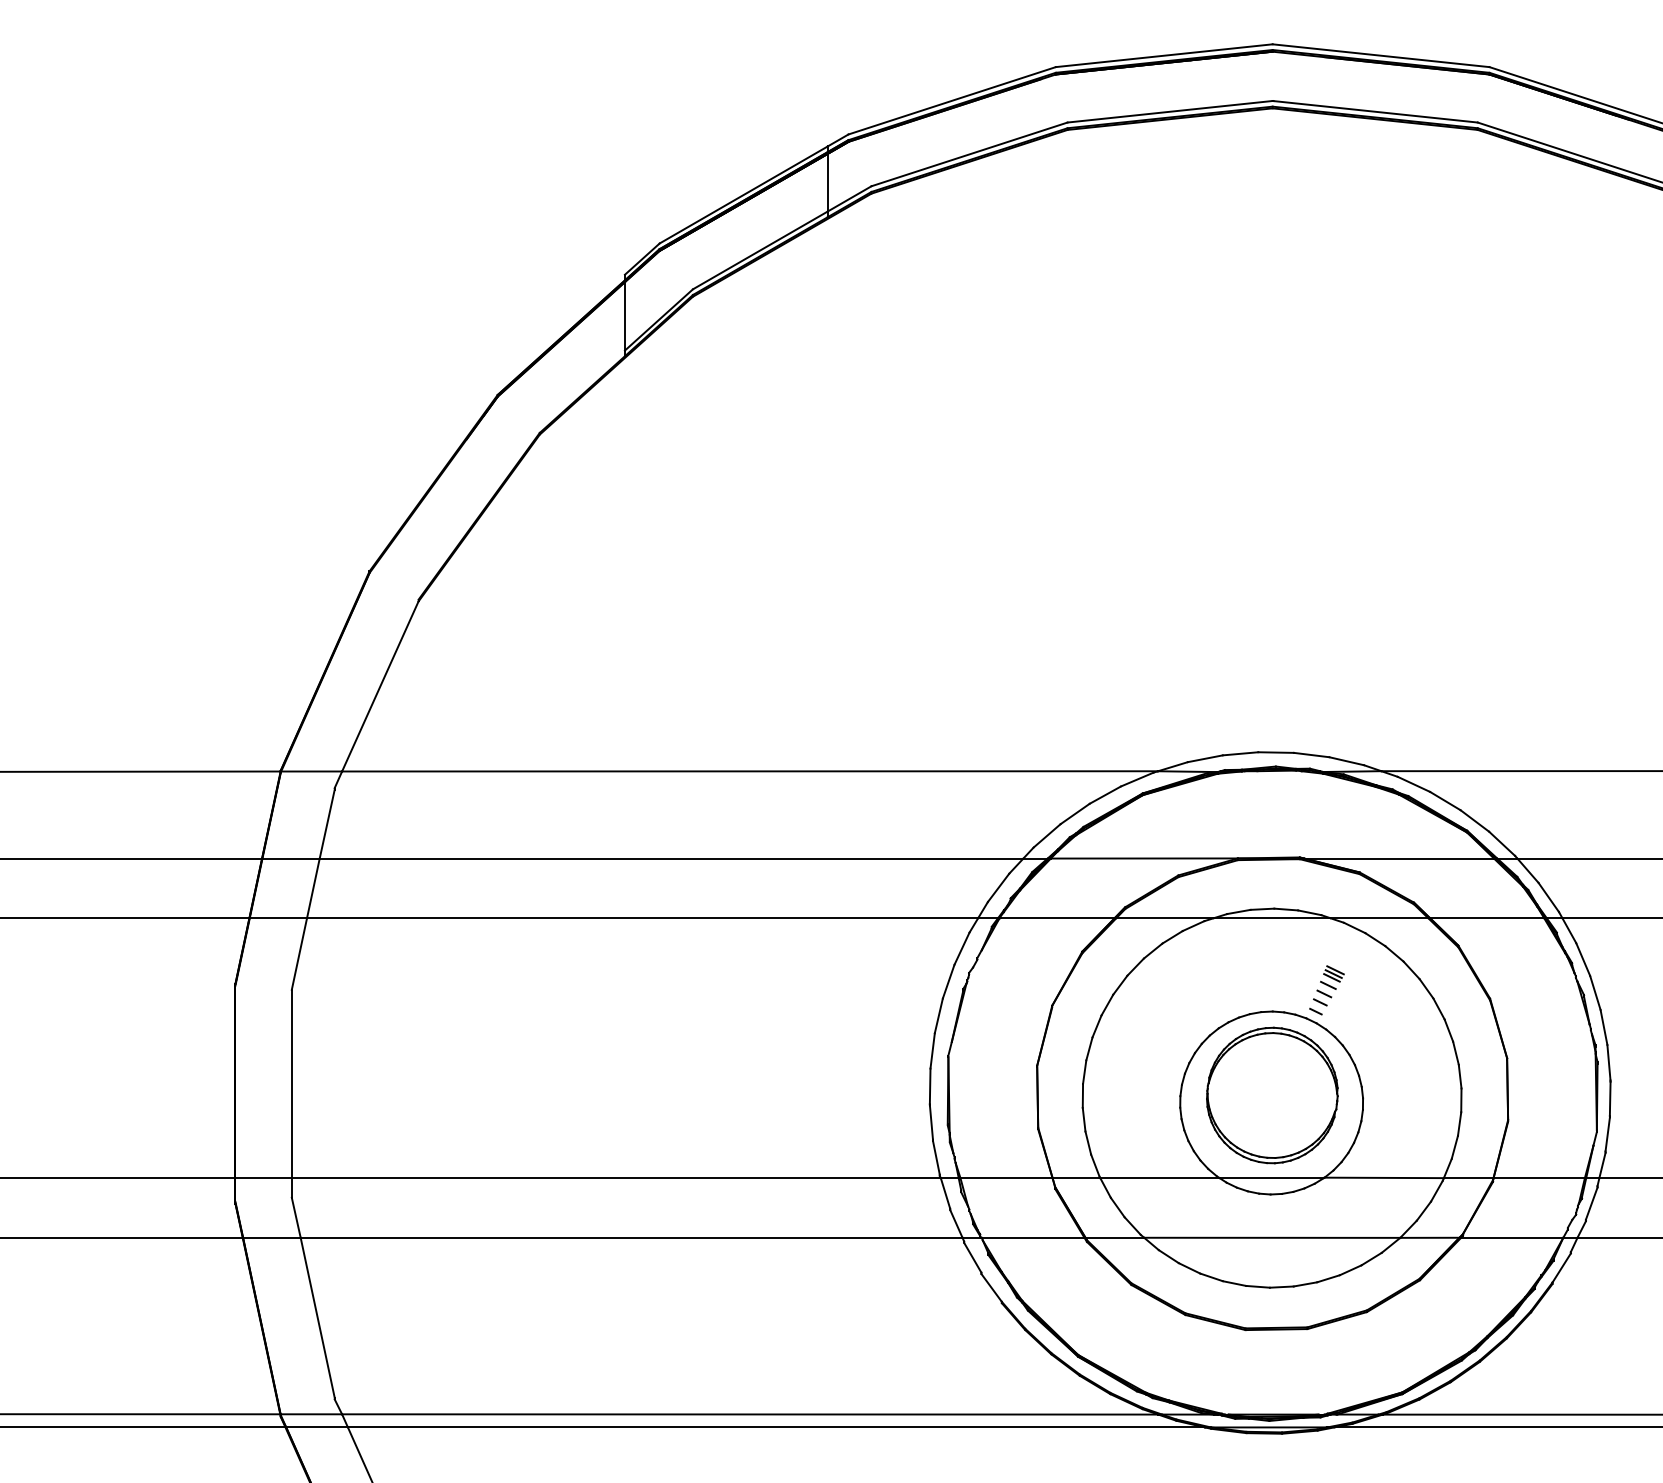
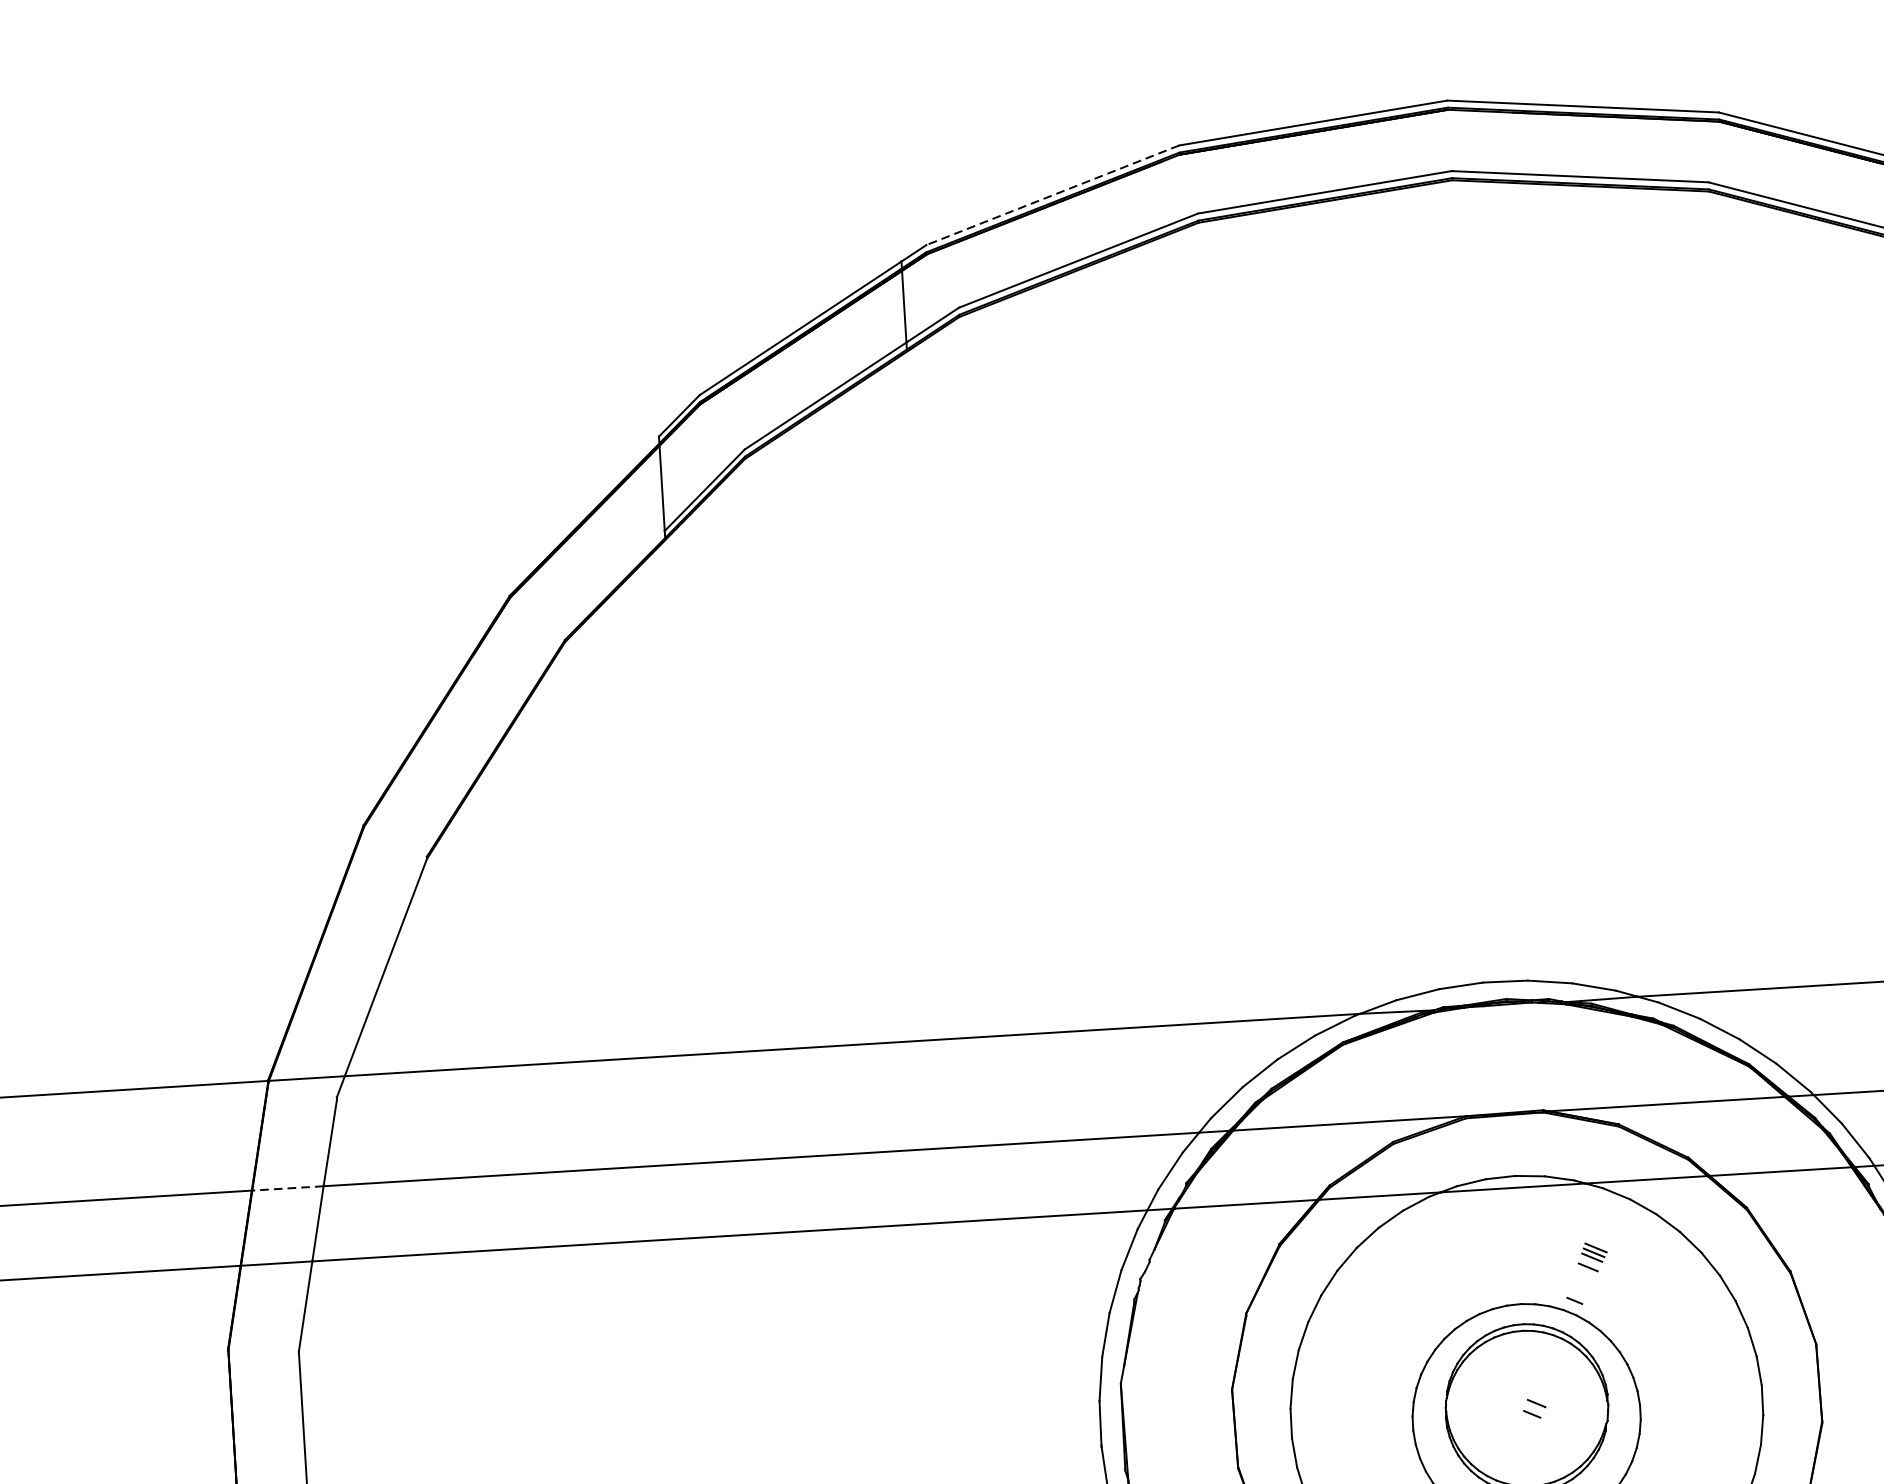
line: (951, 100) -> (1052, 194), solid -> dashed
line: (290, 858) -> (287, 1188), solid -> dashed
part: (1322, 997) -> (1534, 1408), moved

